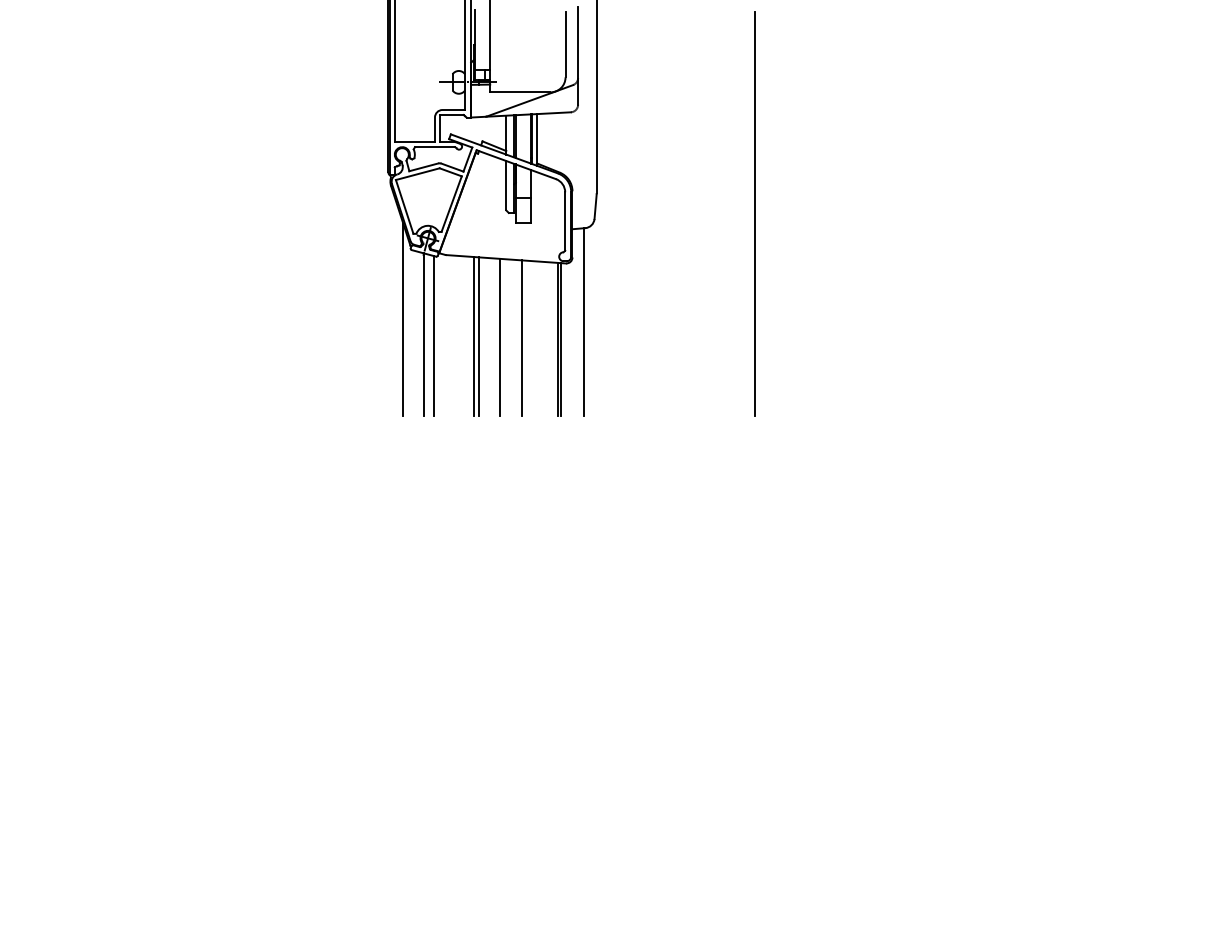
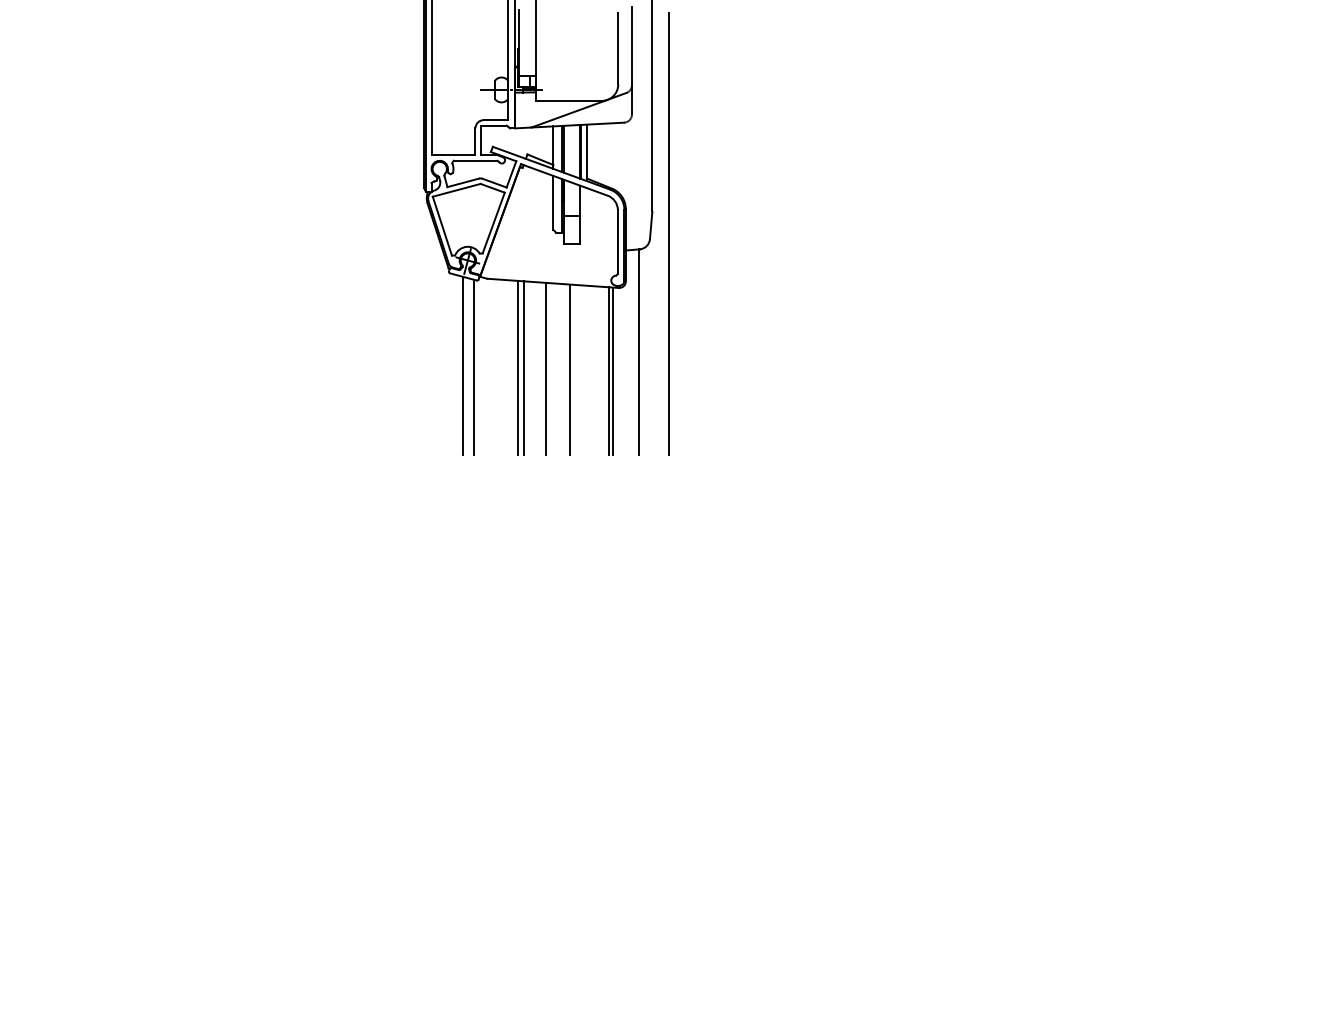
line: (754, 213) -> (668, 233), moved
line: (402, 319) -> (440, 349), removed

